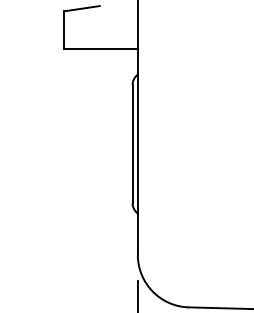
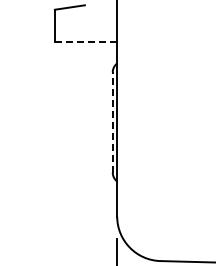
line: (100, 49) -> (85, 42), solid -> dashed
line: (132, 142) -> (112, 121), solid -> dashed

